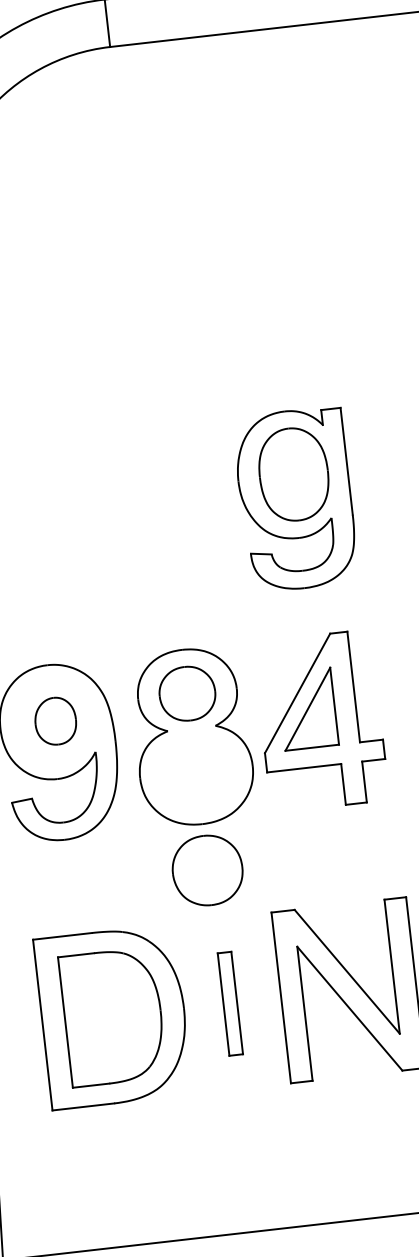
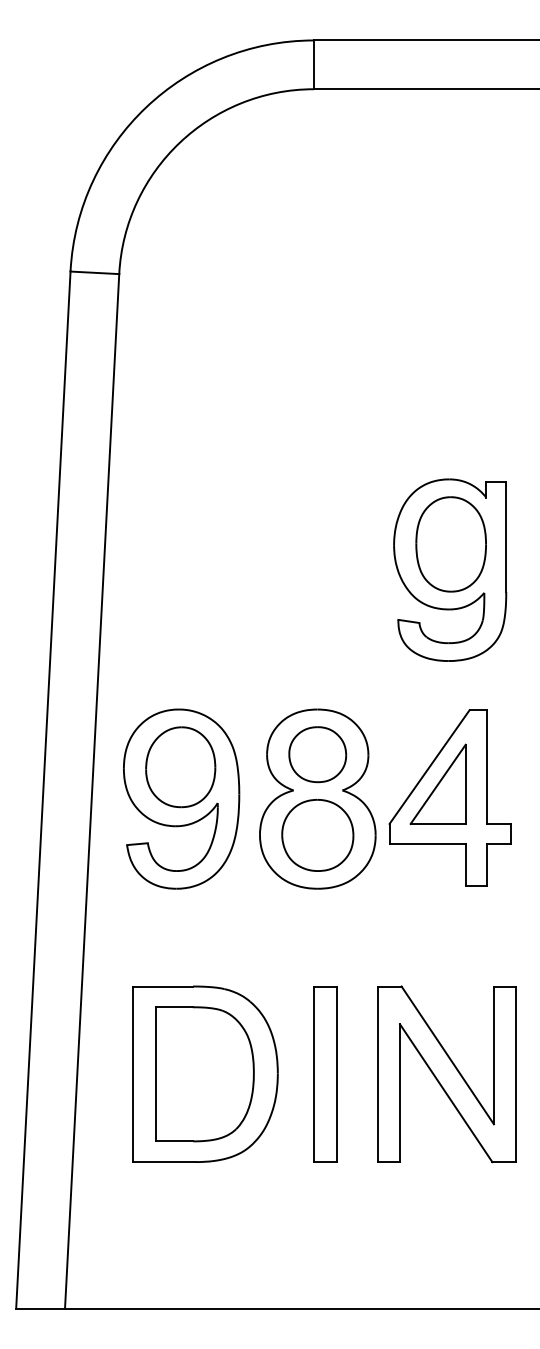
part: (55, 721) -> (180, 767), size x1.67
part: (207, 870) -> (317, 835), moved
part: (230, 1003) -> (325, 1074), size x1.67

